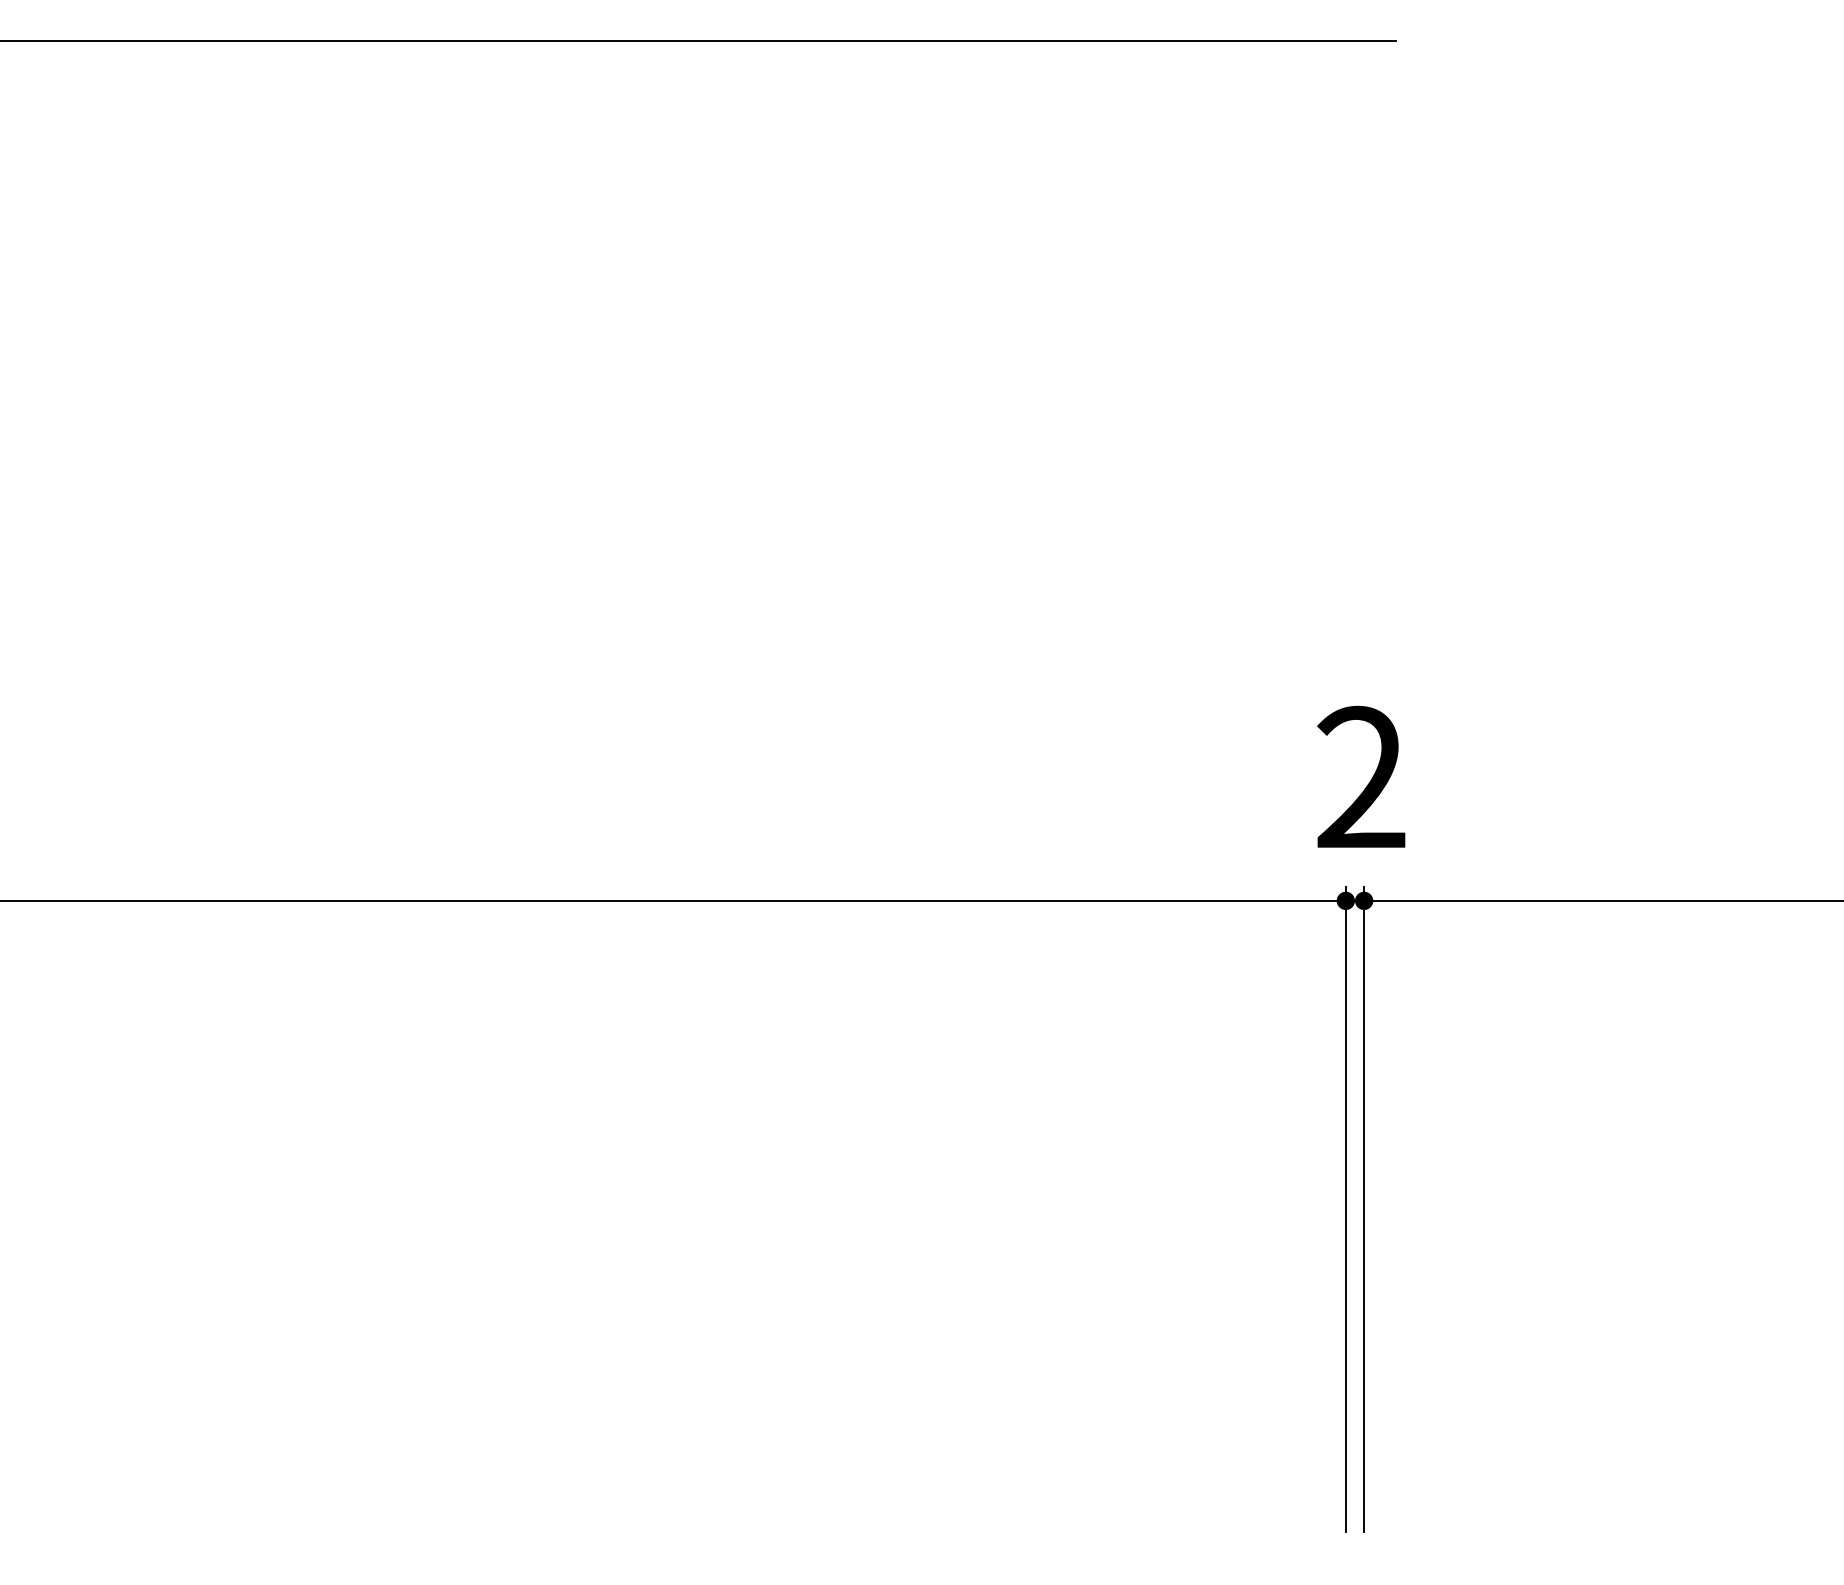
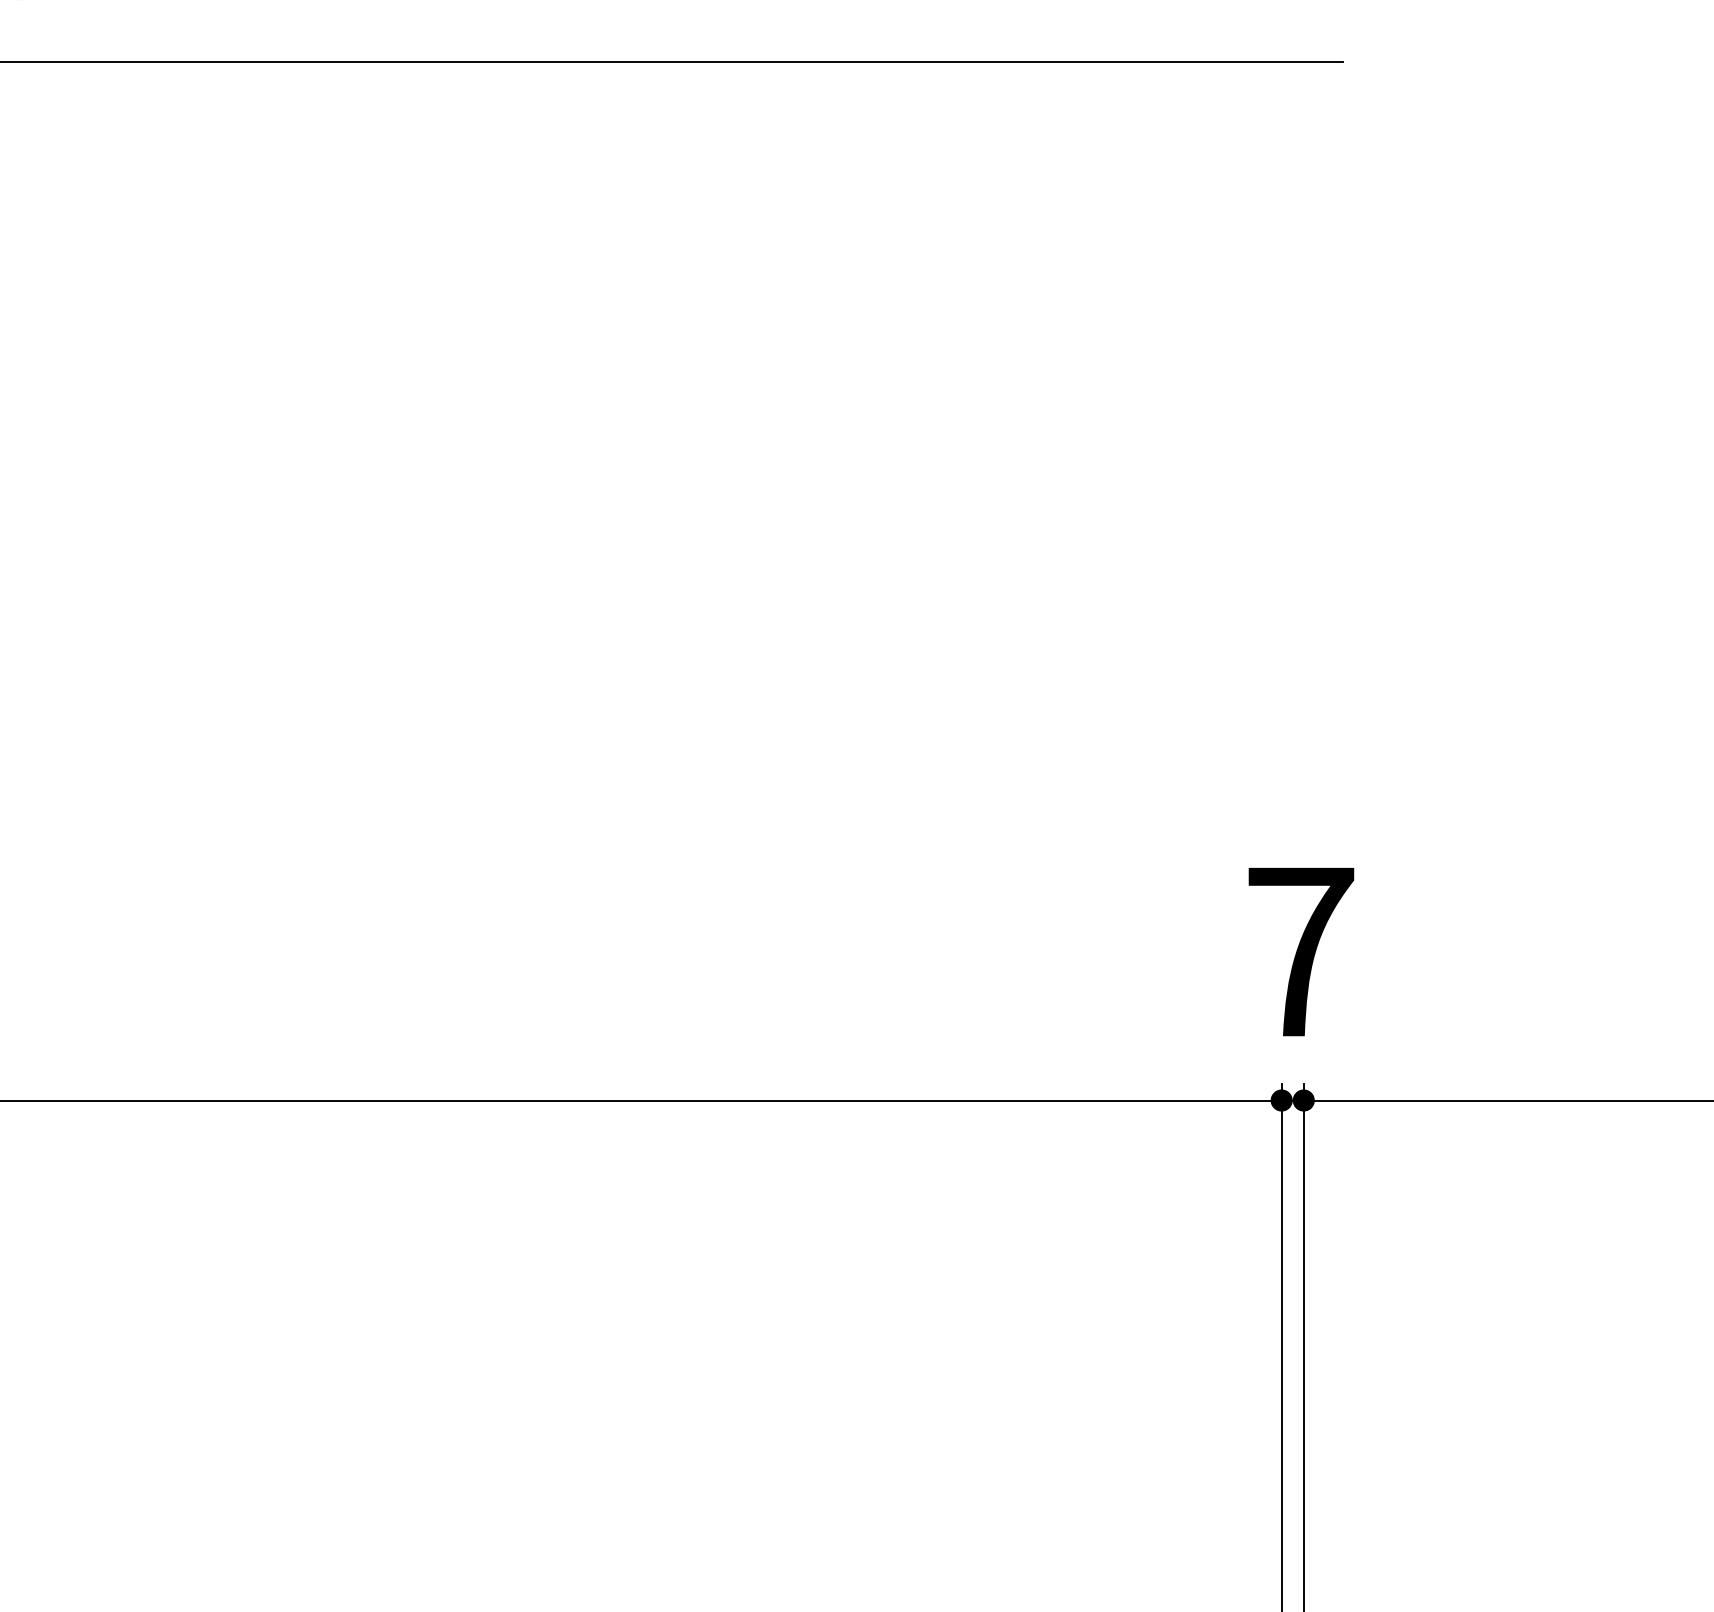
text: (1361, 776) -> (1300, 950), 2 -> 7

